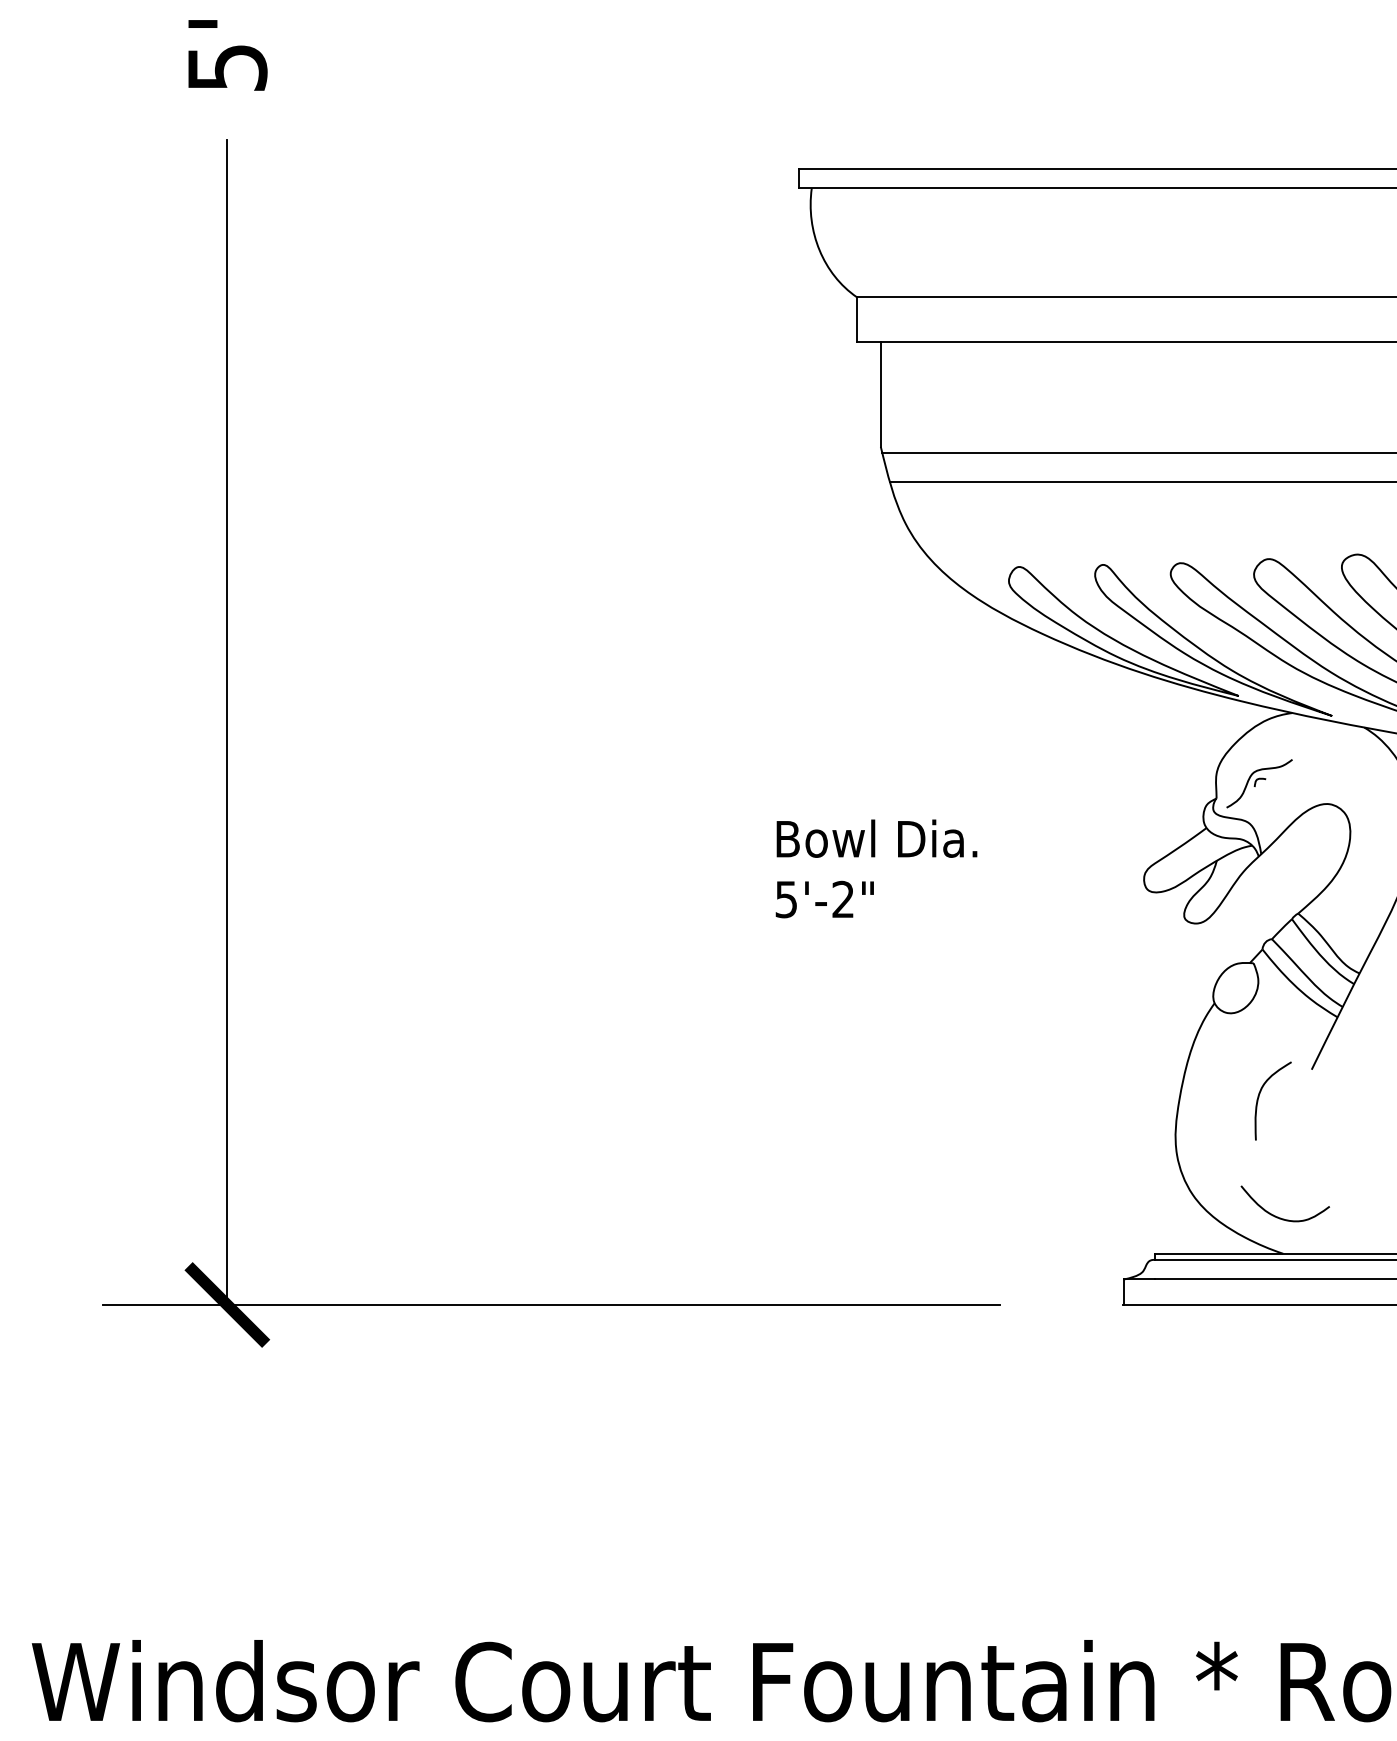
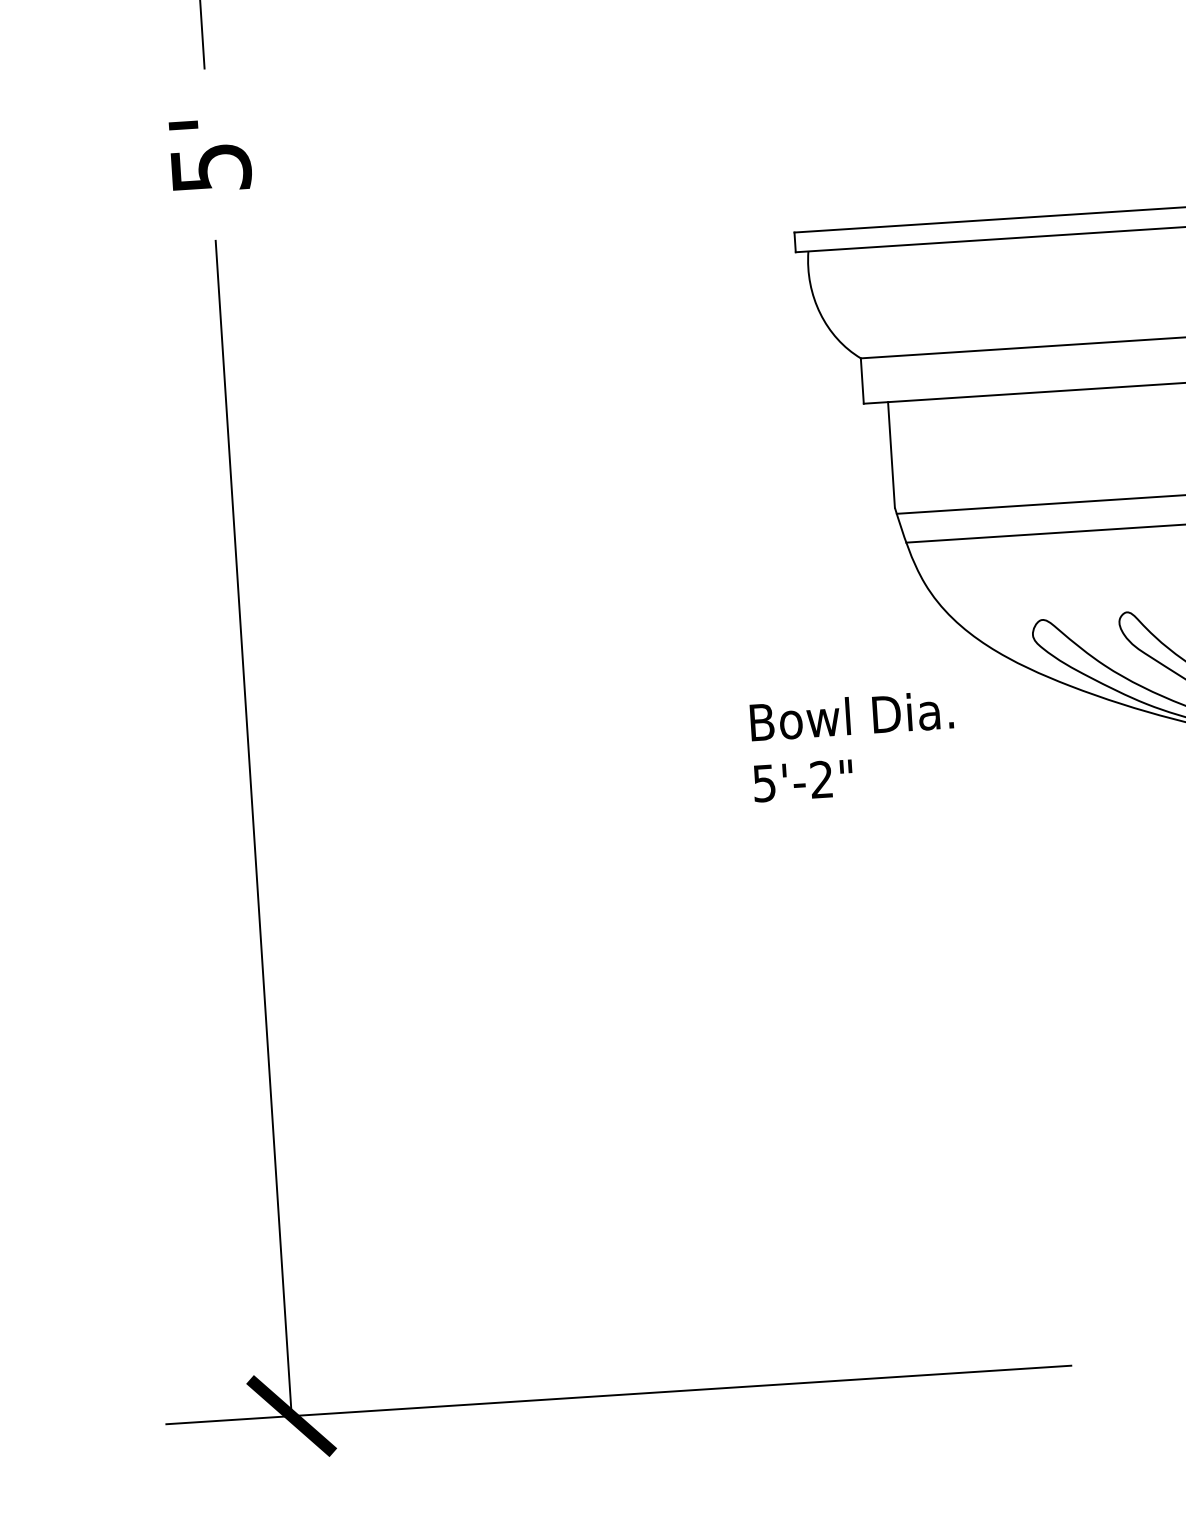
text: (876, 868) -> (853, 746), moved

